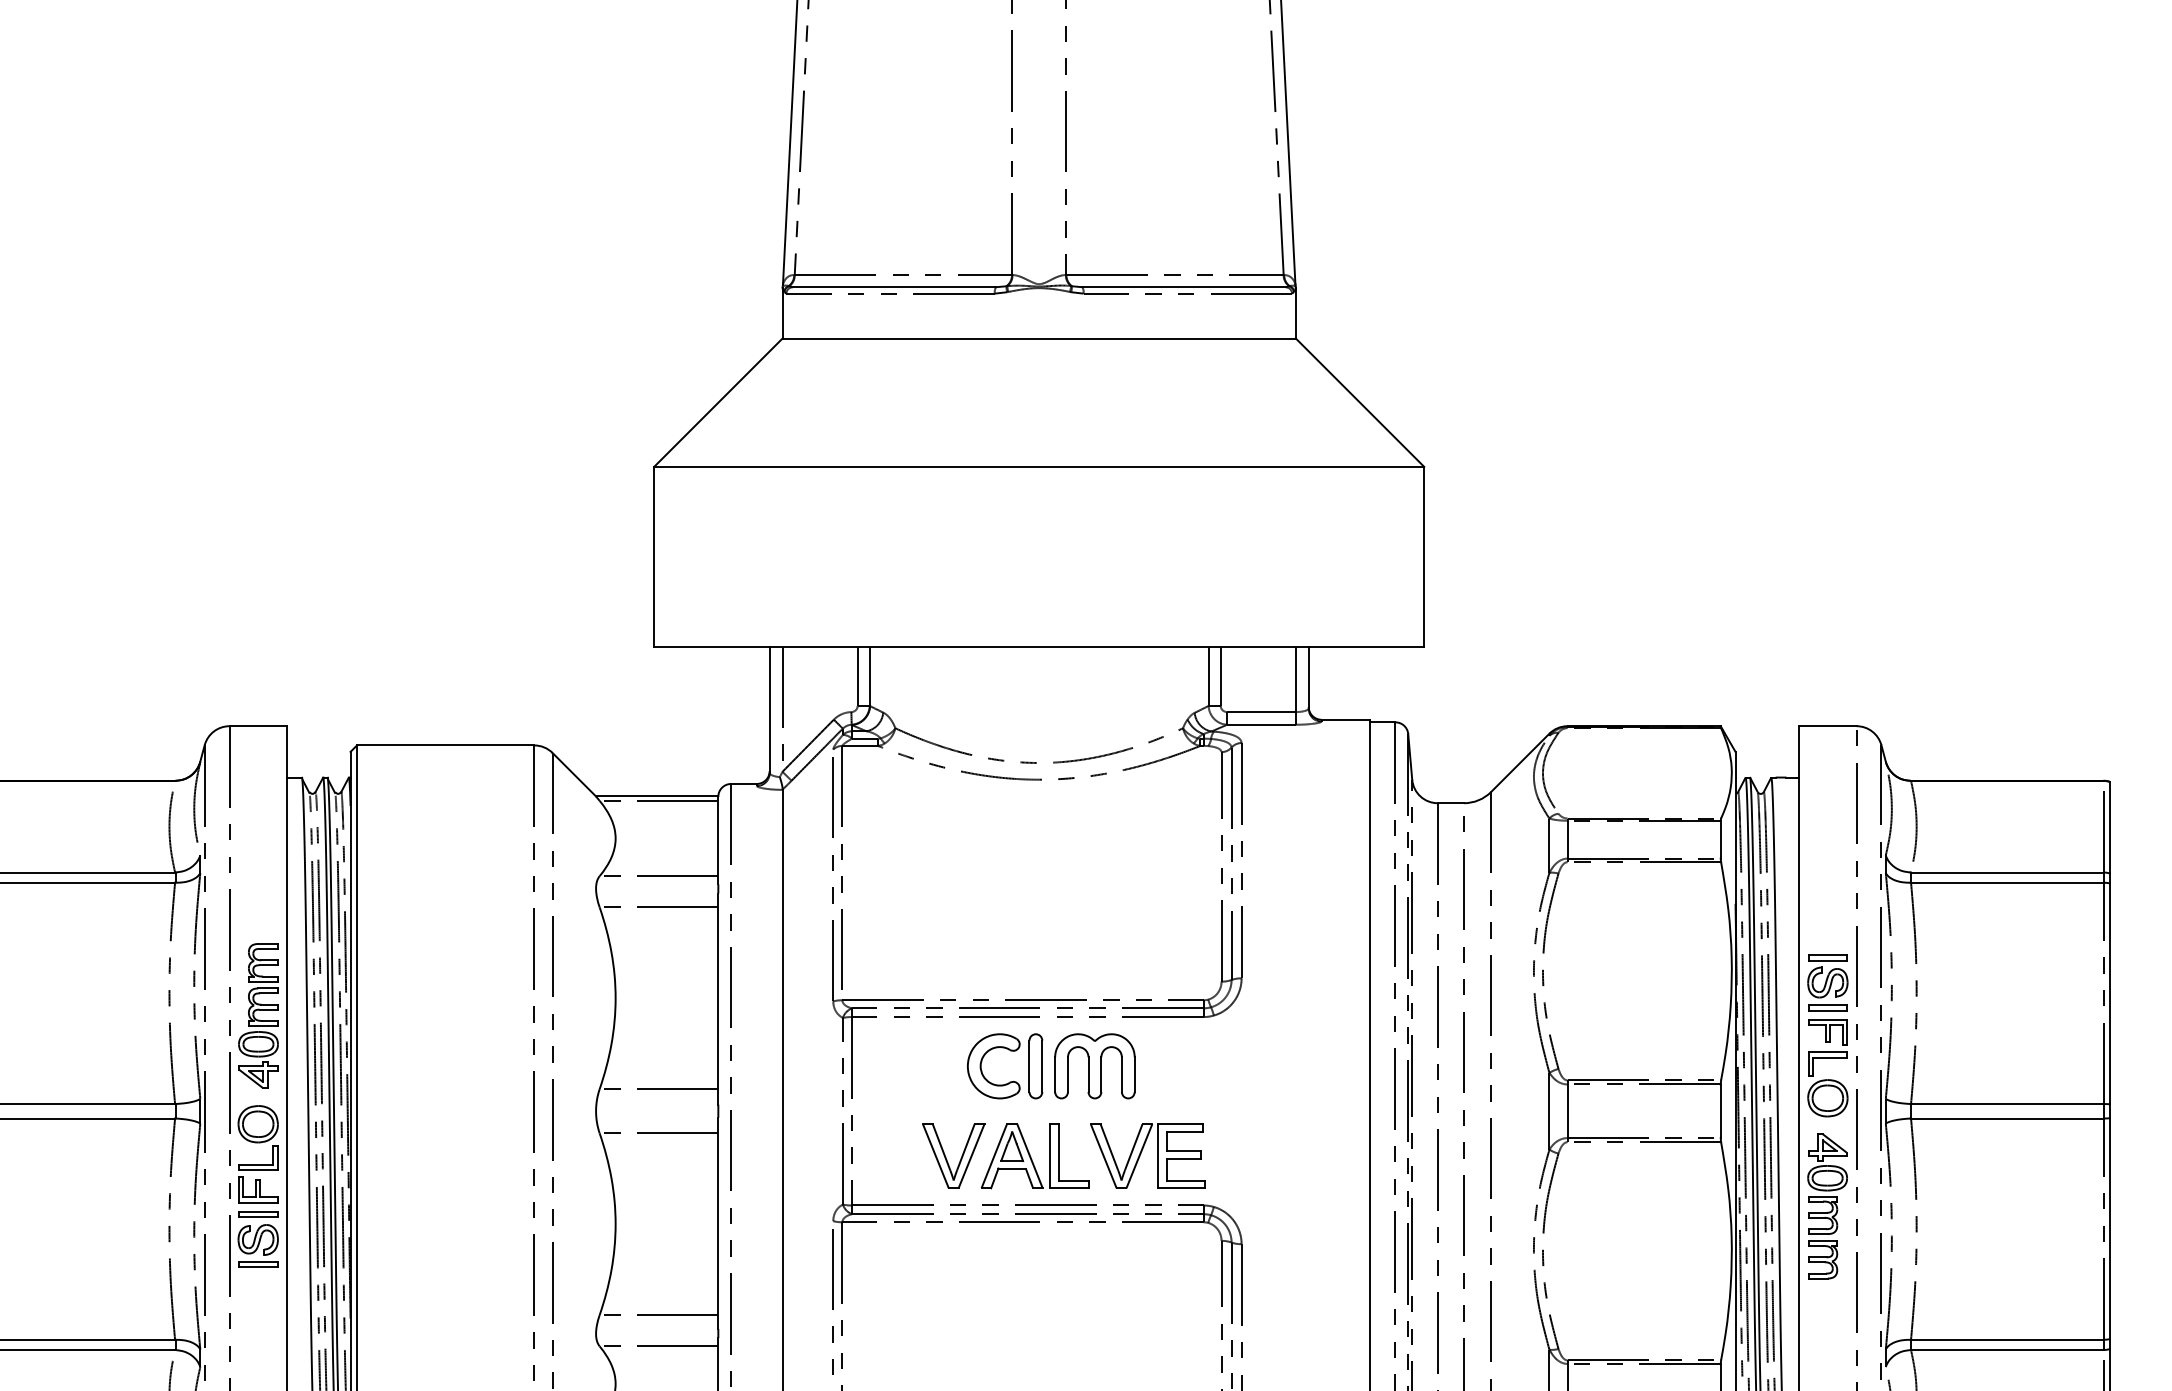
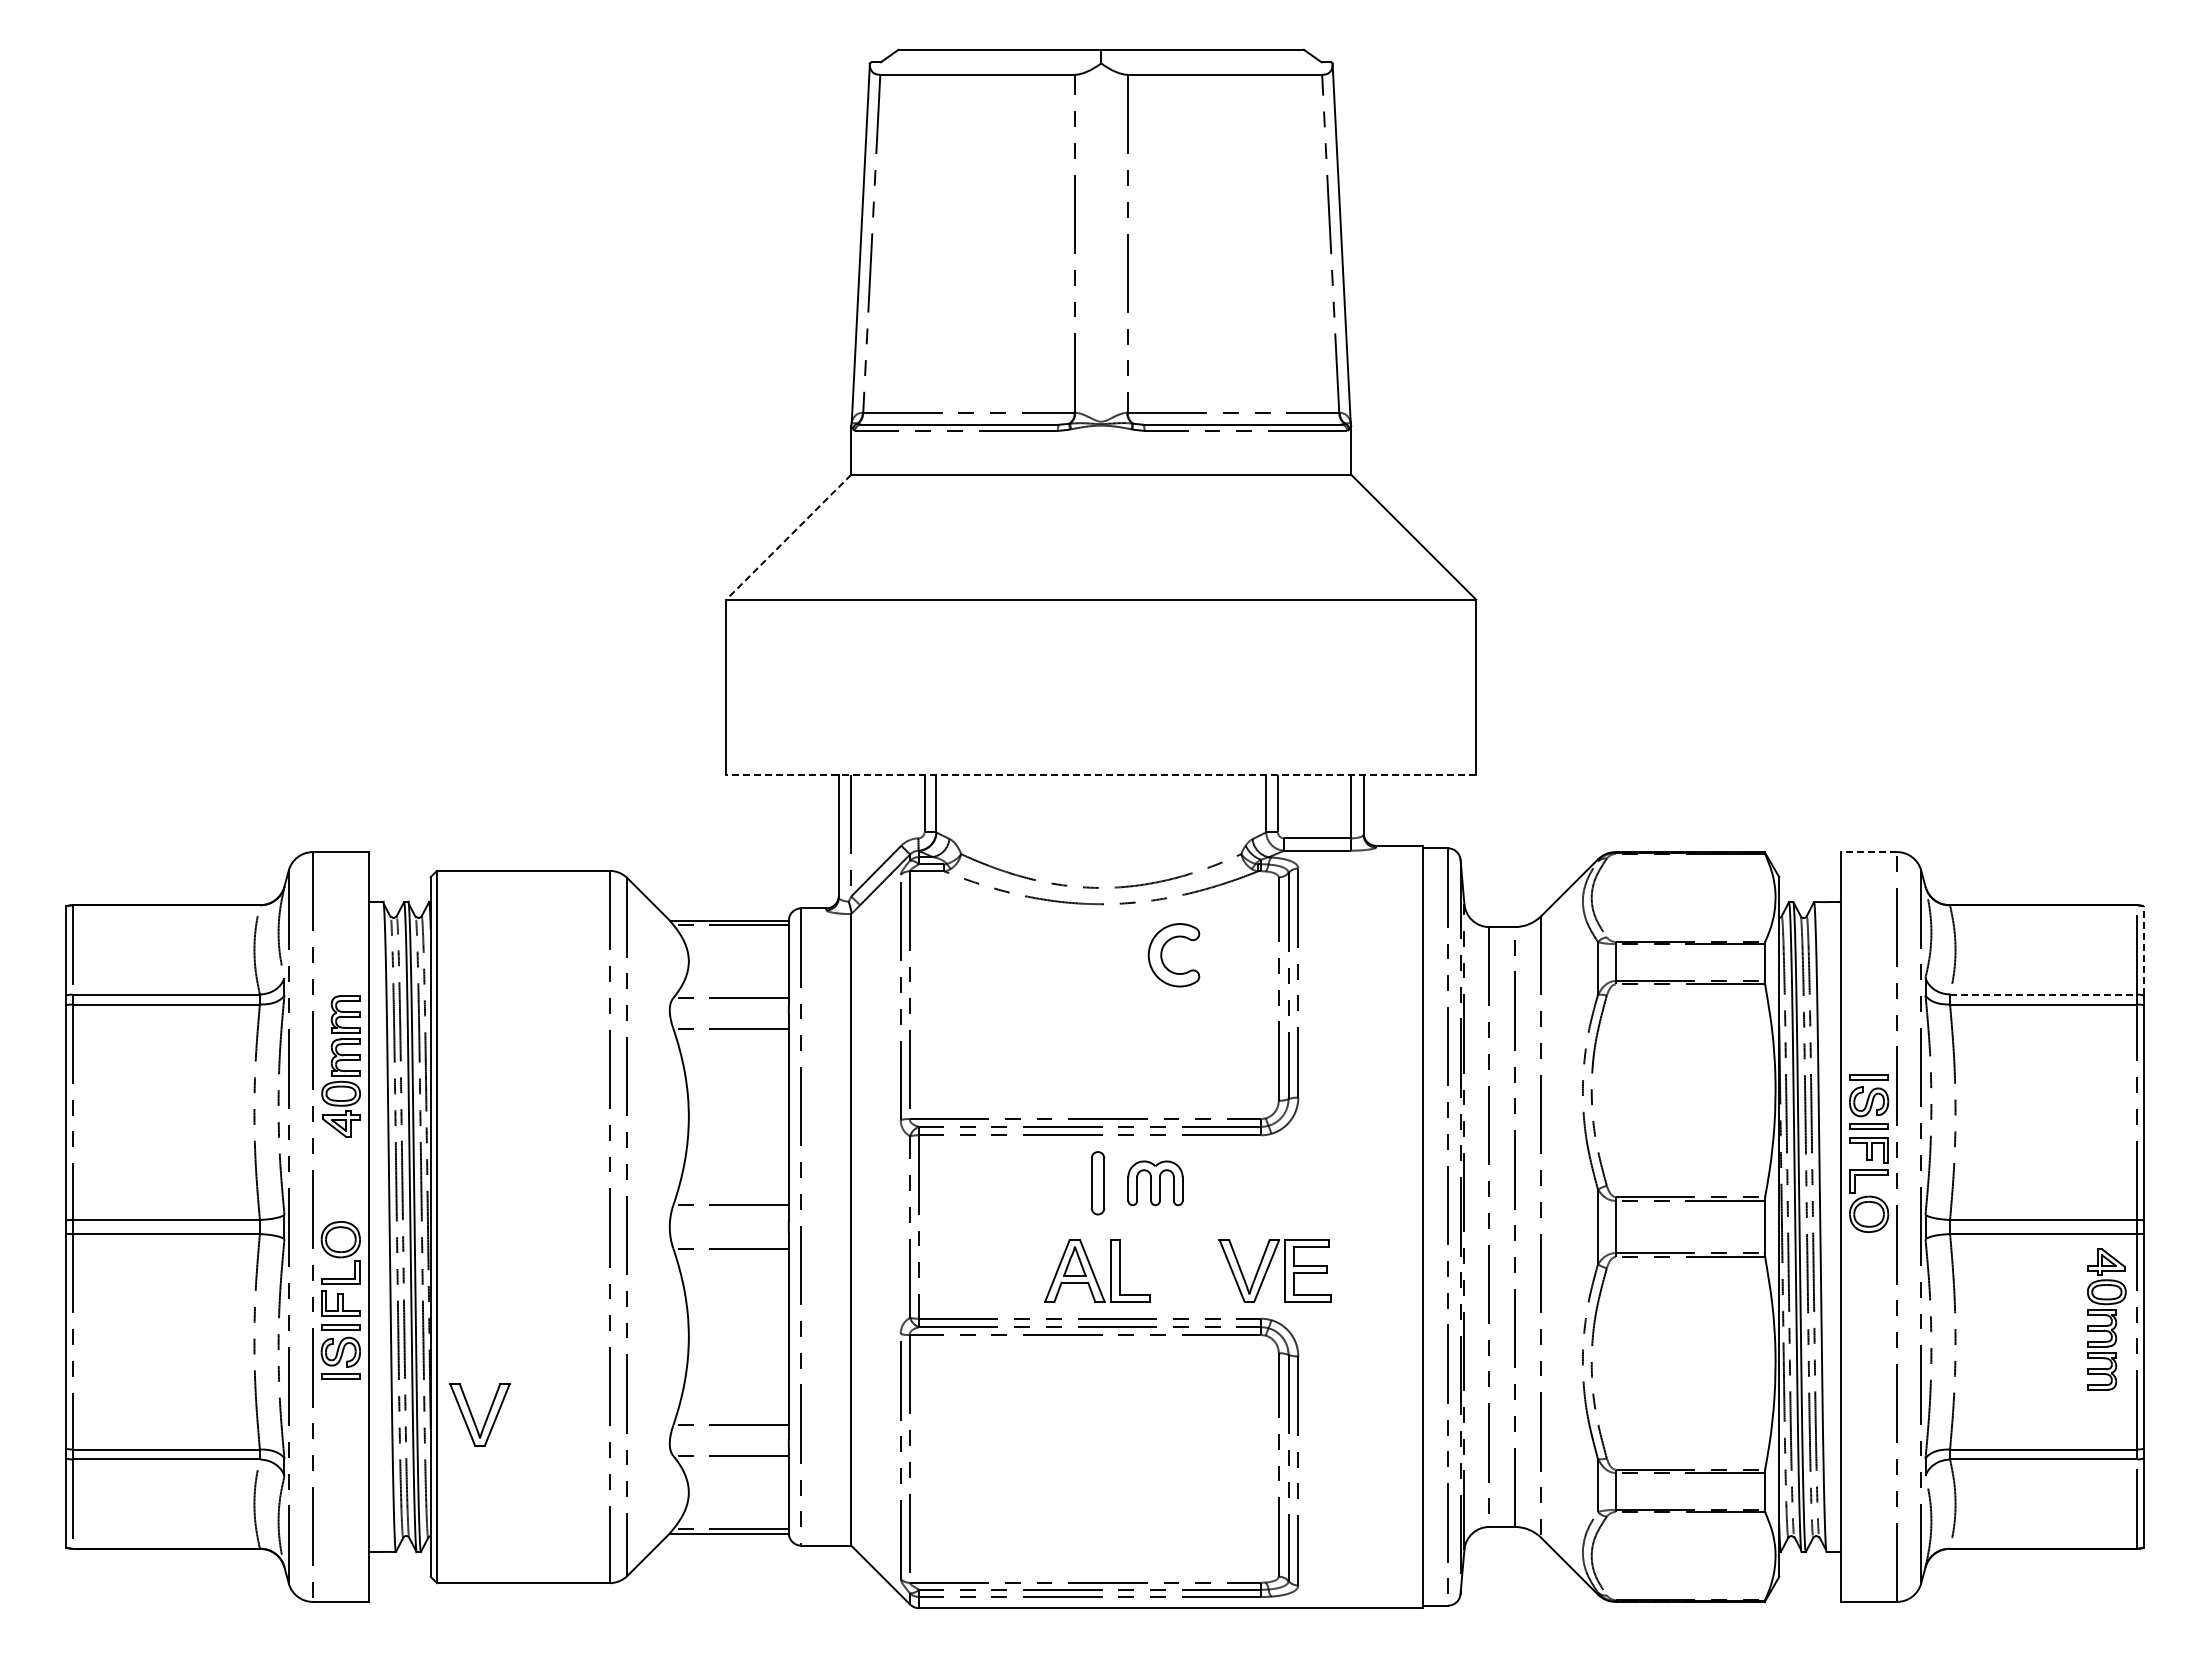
line: (717, 403) -> (788, 537), solid -> dashed
line: (1039, 646) -> (1101, 774), solid -> dashed
line: (1828, 726) -> (1869, 852), solid -> dashed
line: (2109, 827) -> (2143, 950), solid -> dashed
line: (2007, 872) -> (2043, 994), solid -> dashed
part: (257, 1016) -> (340, 1066), moved
part: (981, 1066) -> (1162, 955), moved
part: (1094, 1066) -> (1155, 1183), size x0.7
part: (1147, 1155) -> (1274, 1270), moved
part: (947, 1157) -> (473, 1416), moved
part: (1827, 1206) -> (2106, 1319), moved

